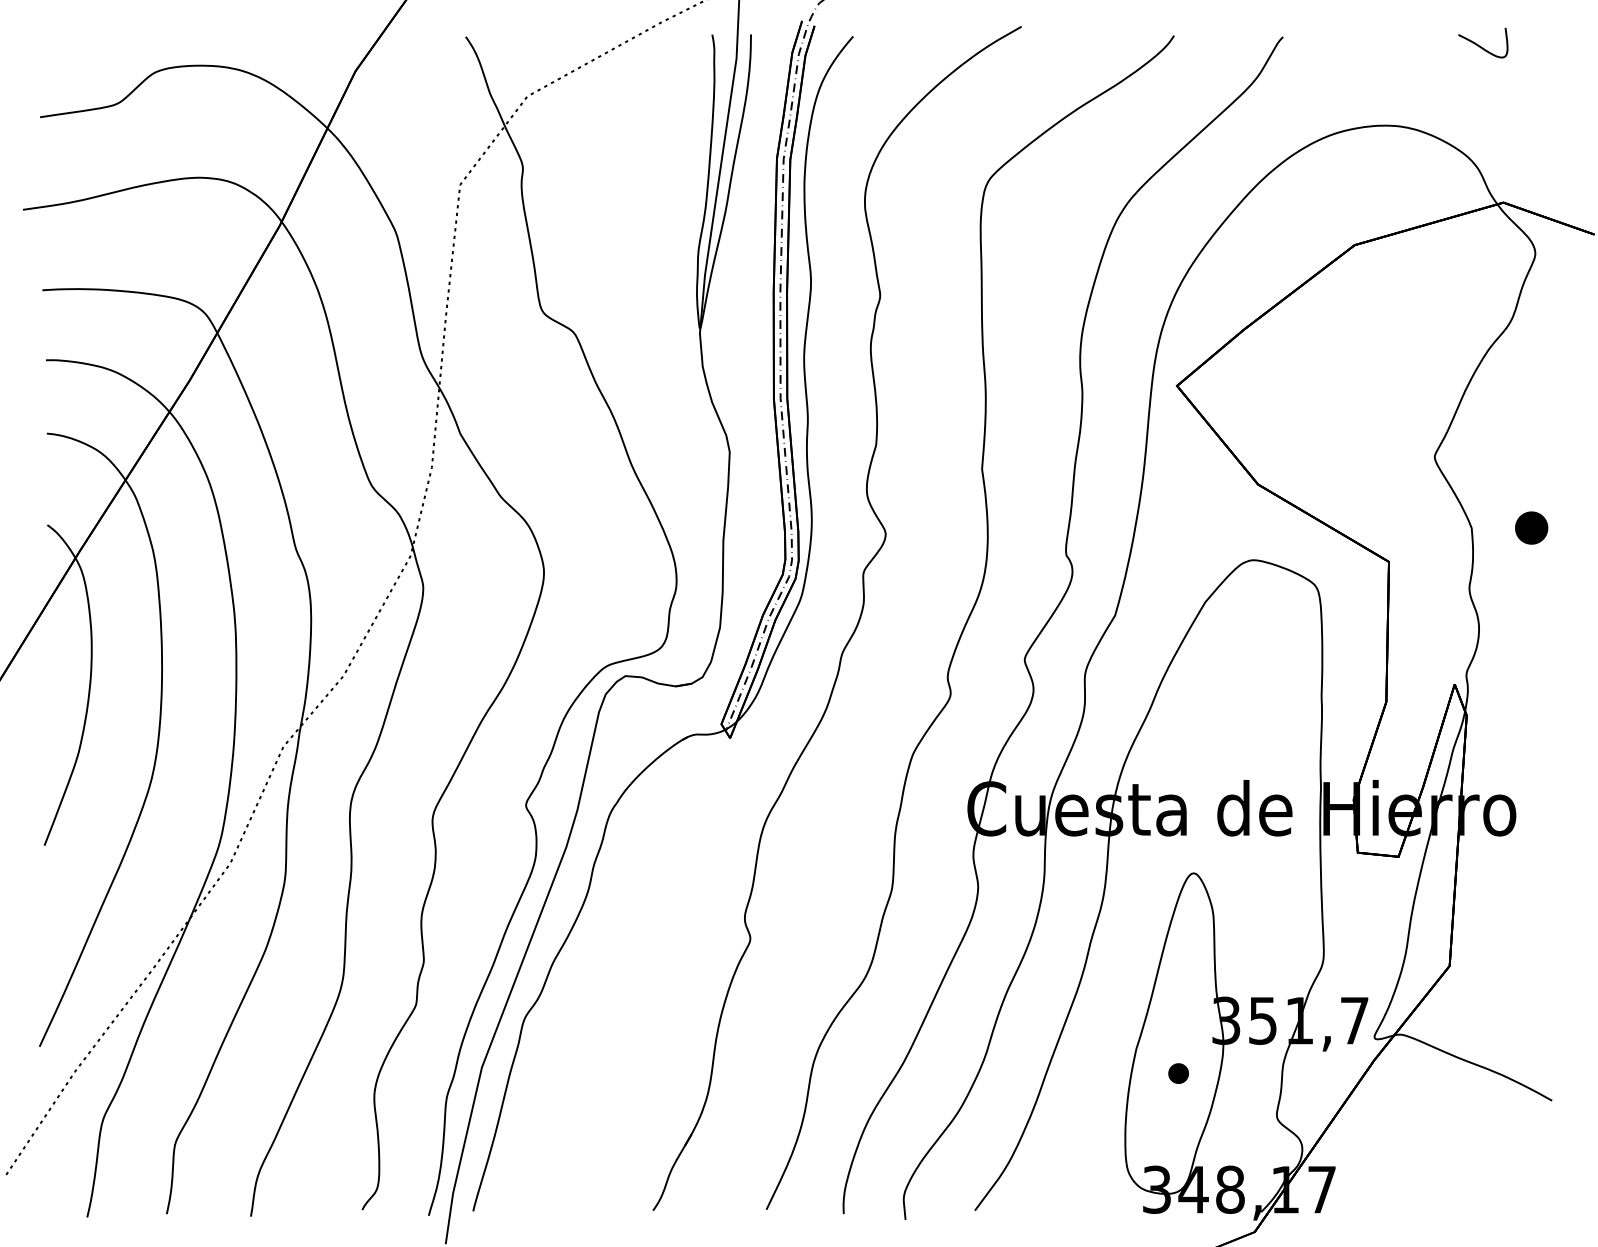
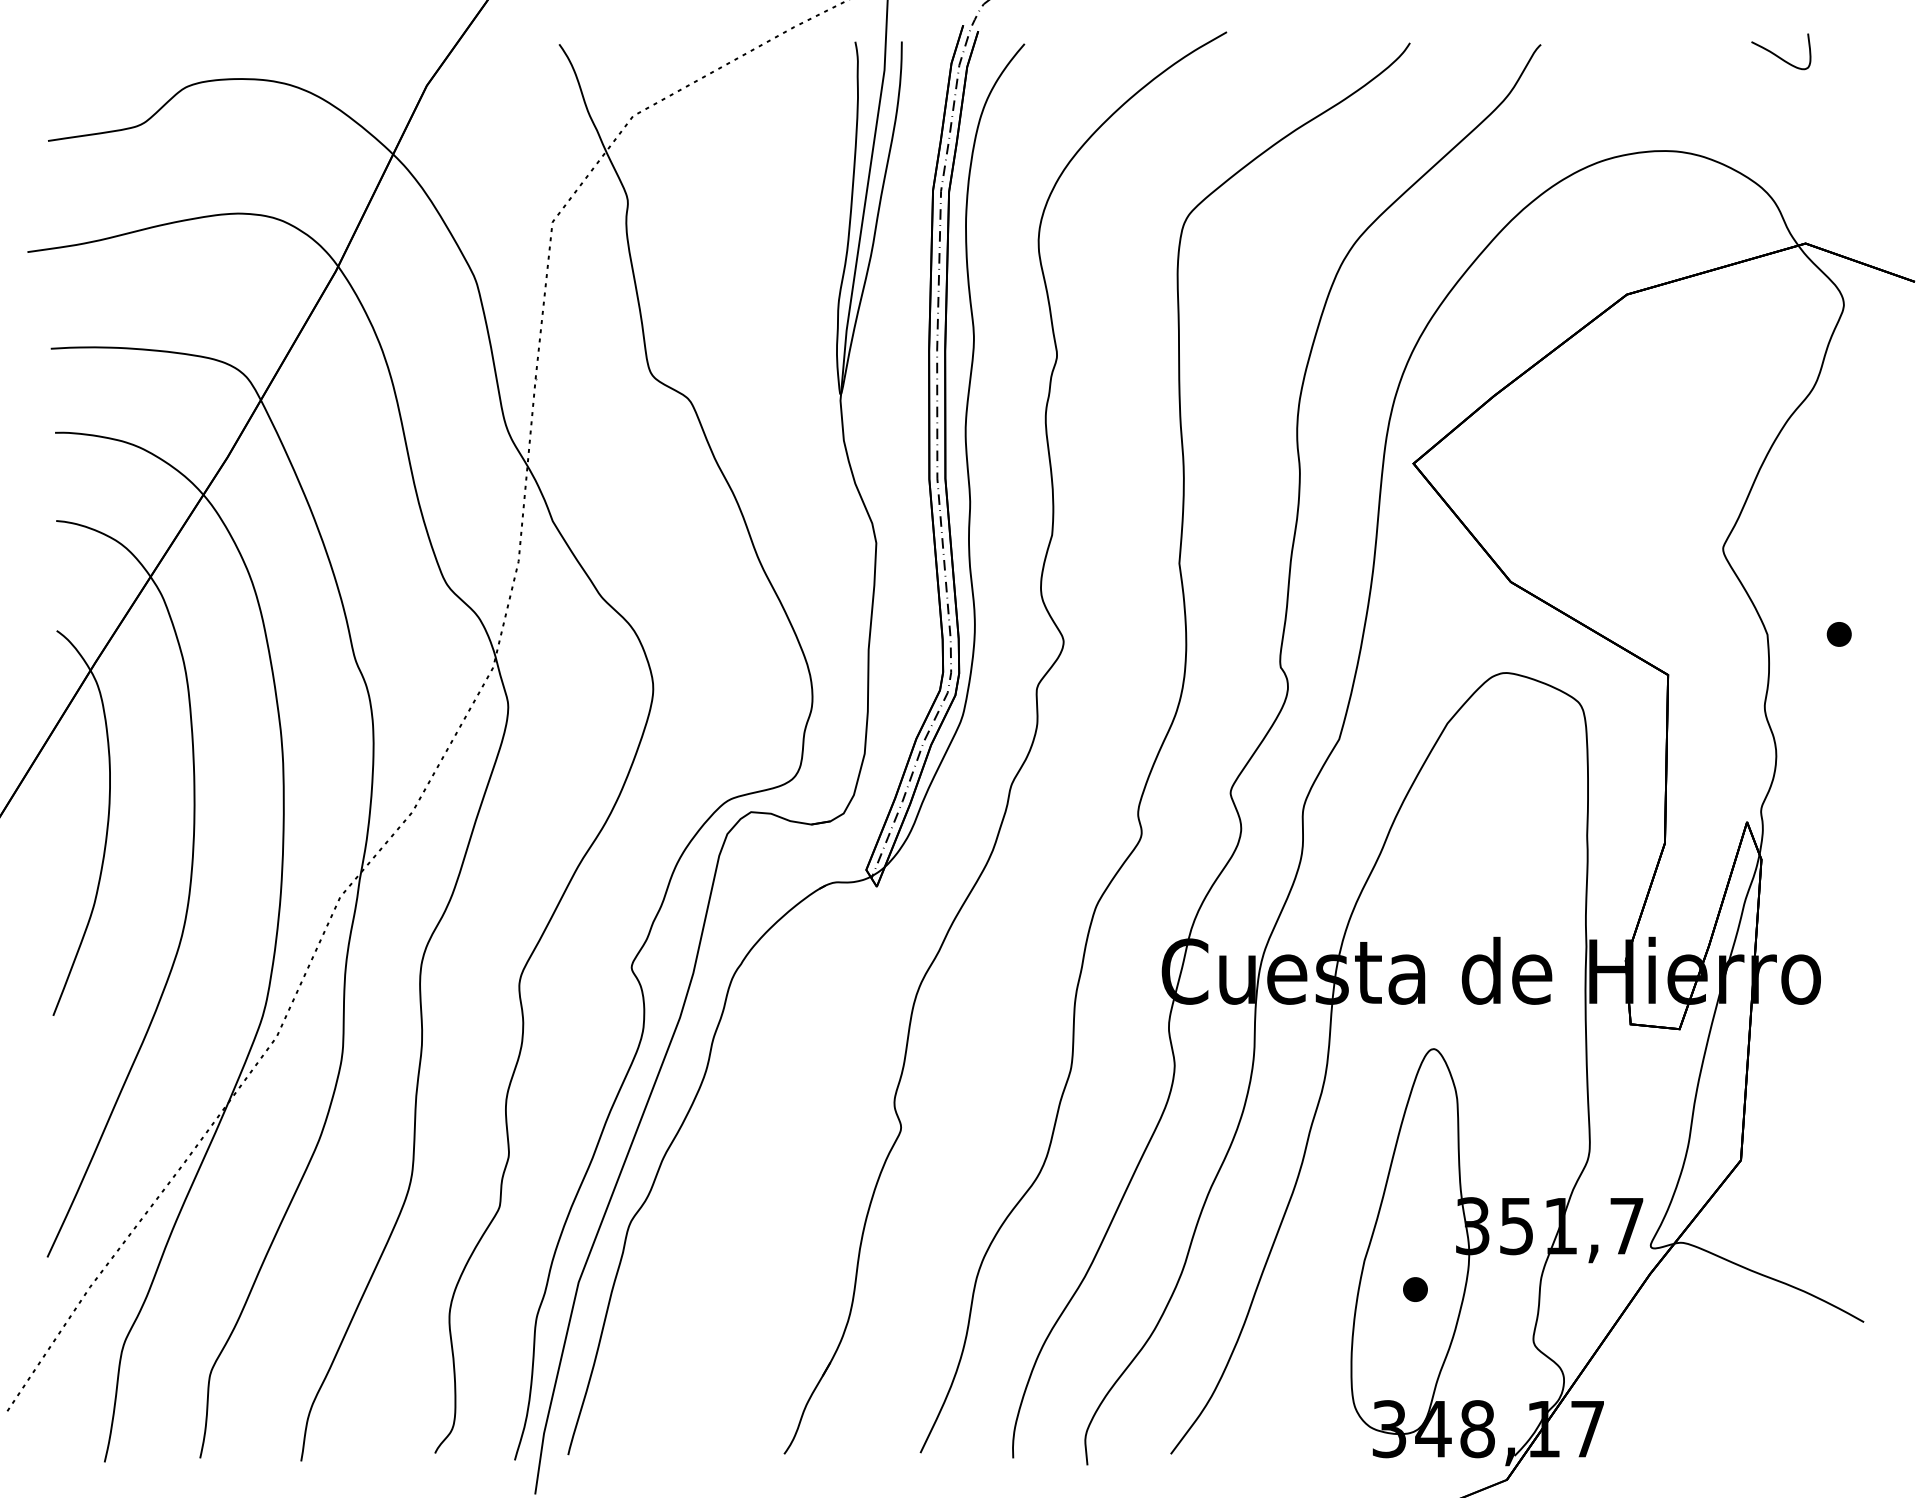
part: (1530, 528) -> (1838, 634), size x0.62

